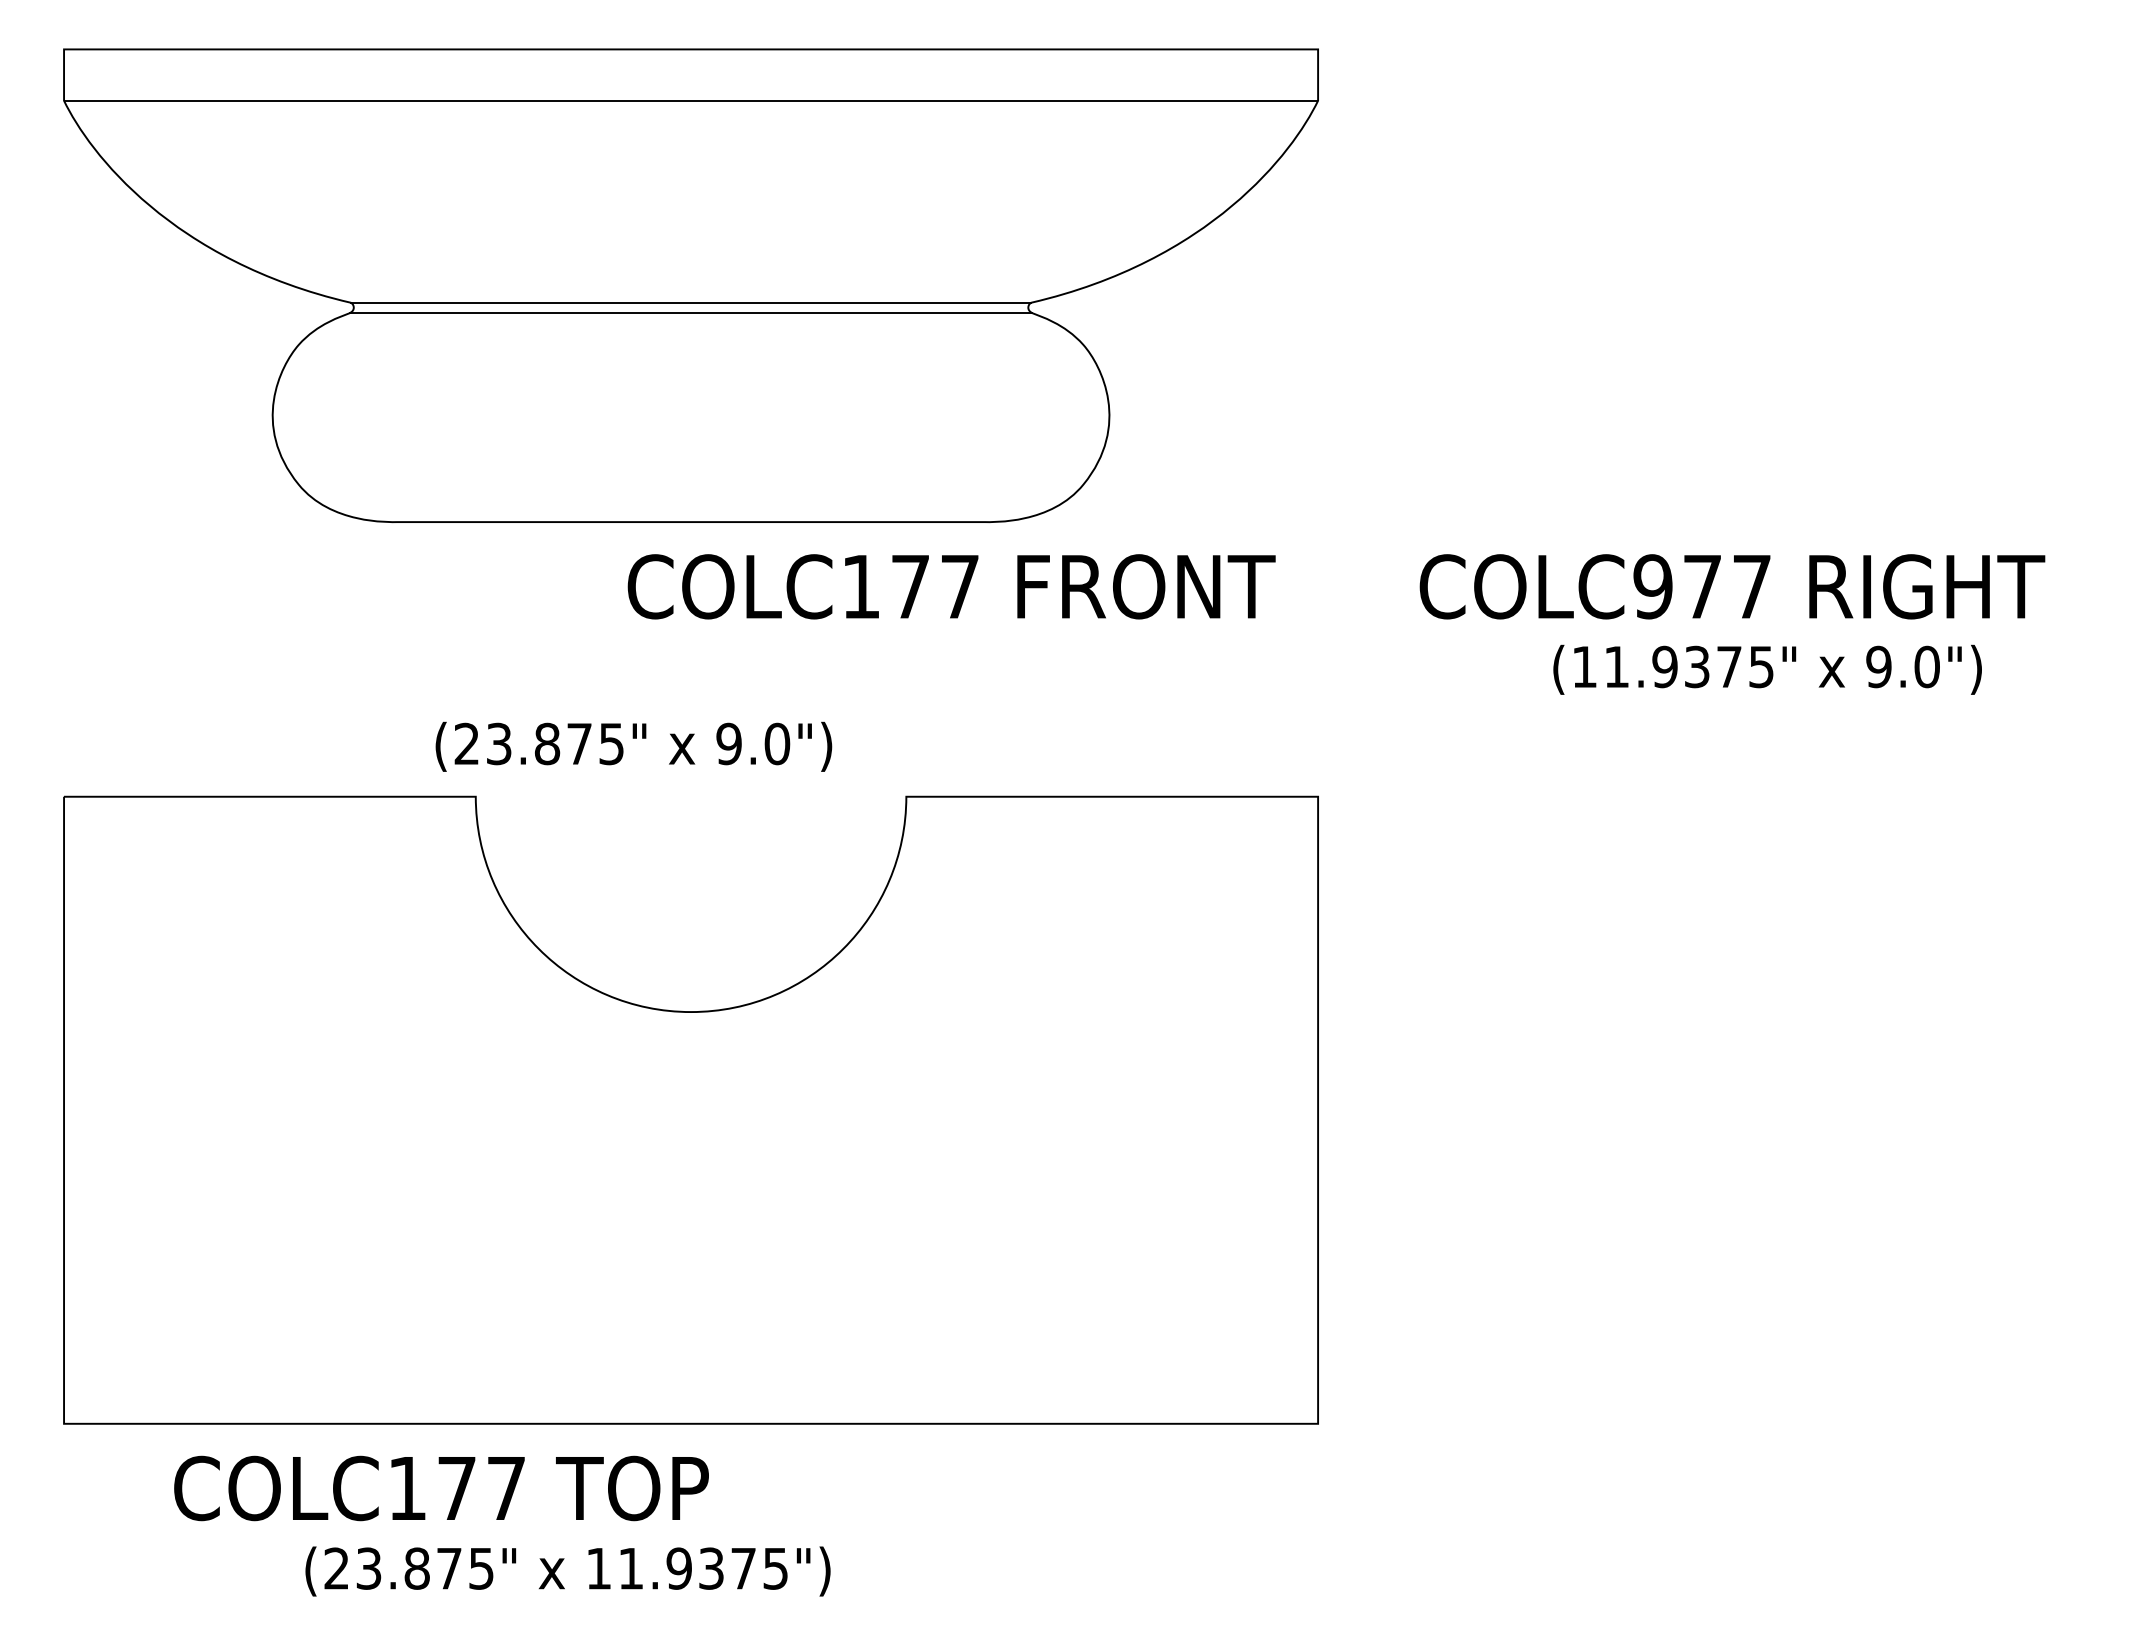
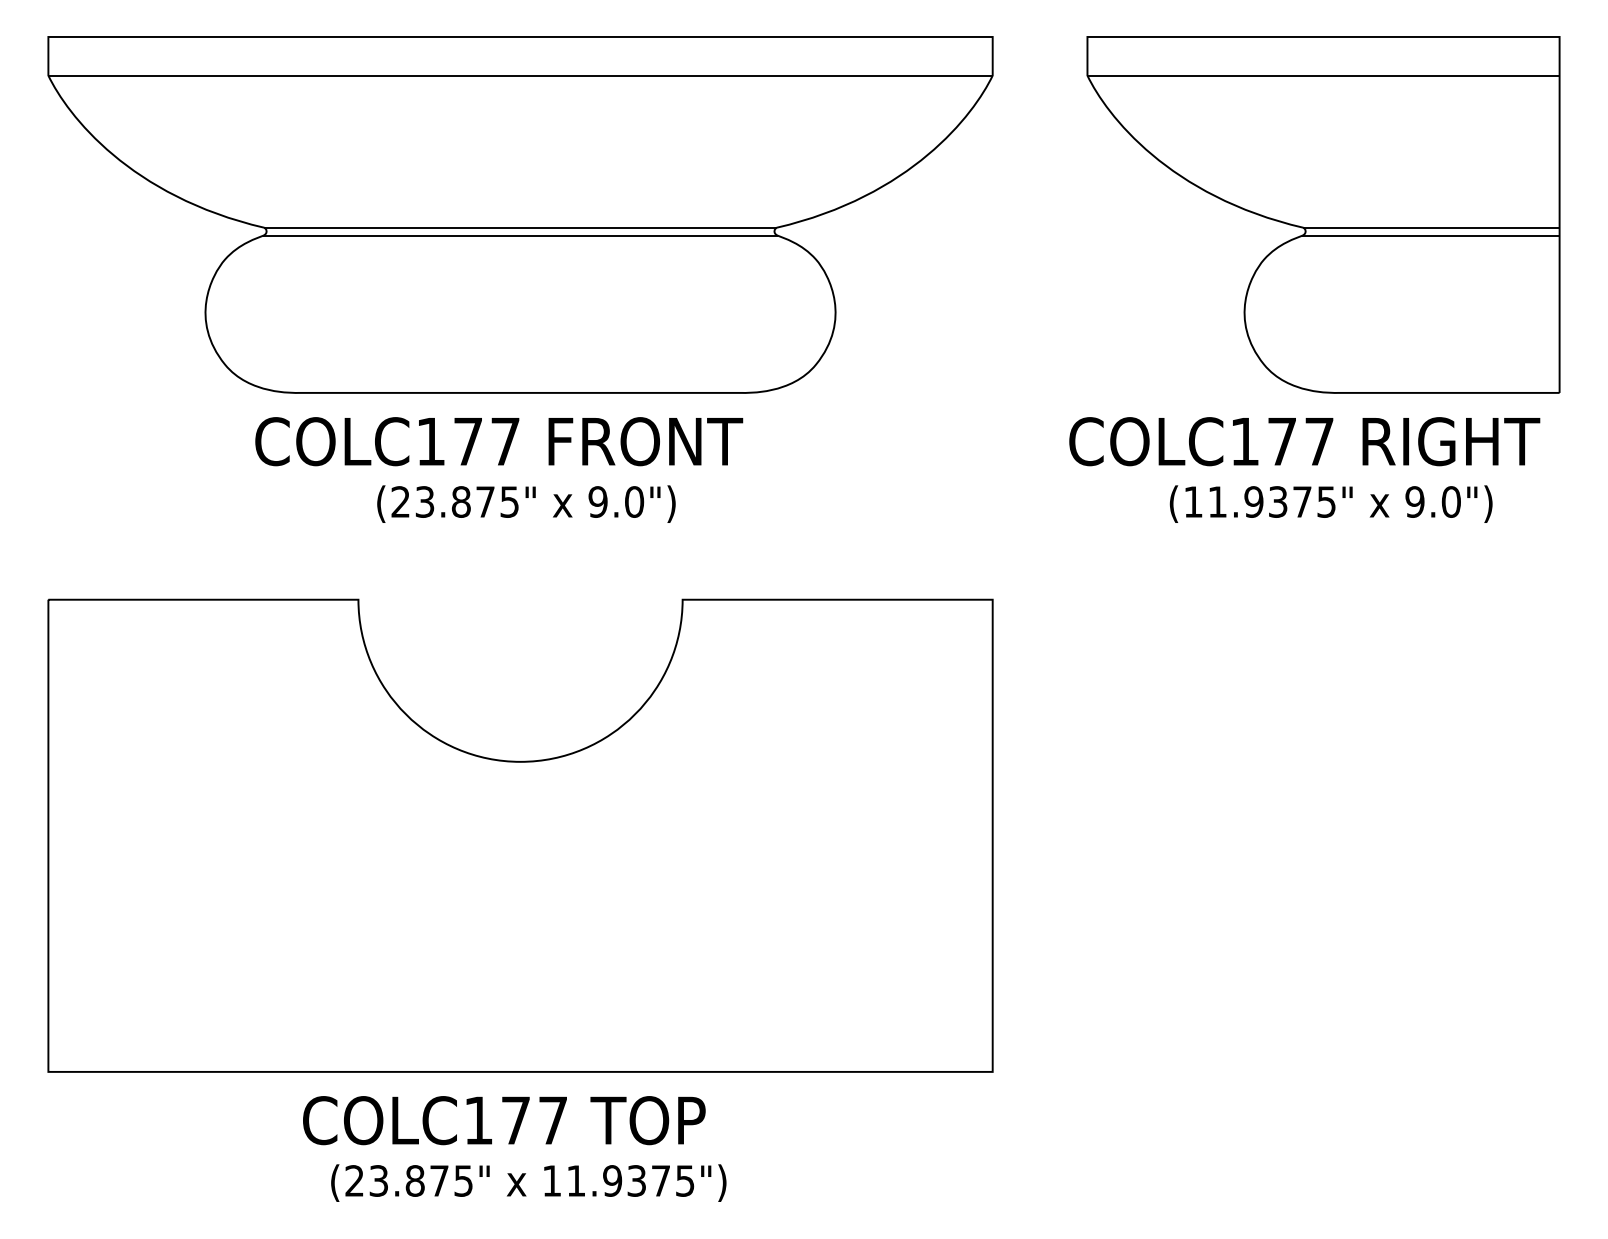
part: (1757, 285) -> (1323, 214), added
text: (951, 586) -> (499, 441), moved
text: (1652, 586) -> (1244, 441), COLC977 -> COLC177
text: (633, 746) -> (526, 503), moved
text: (441, 1488) -> (504, 1120), moved
text: (567, 1571) -> (528, 1183), moved

